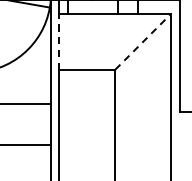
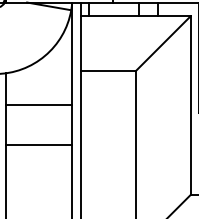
line: (59, 41) -> (80, 43), dashed -> solid
line: (143, 41) -> (163, 43), dashed -> solid

